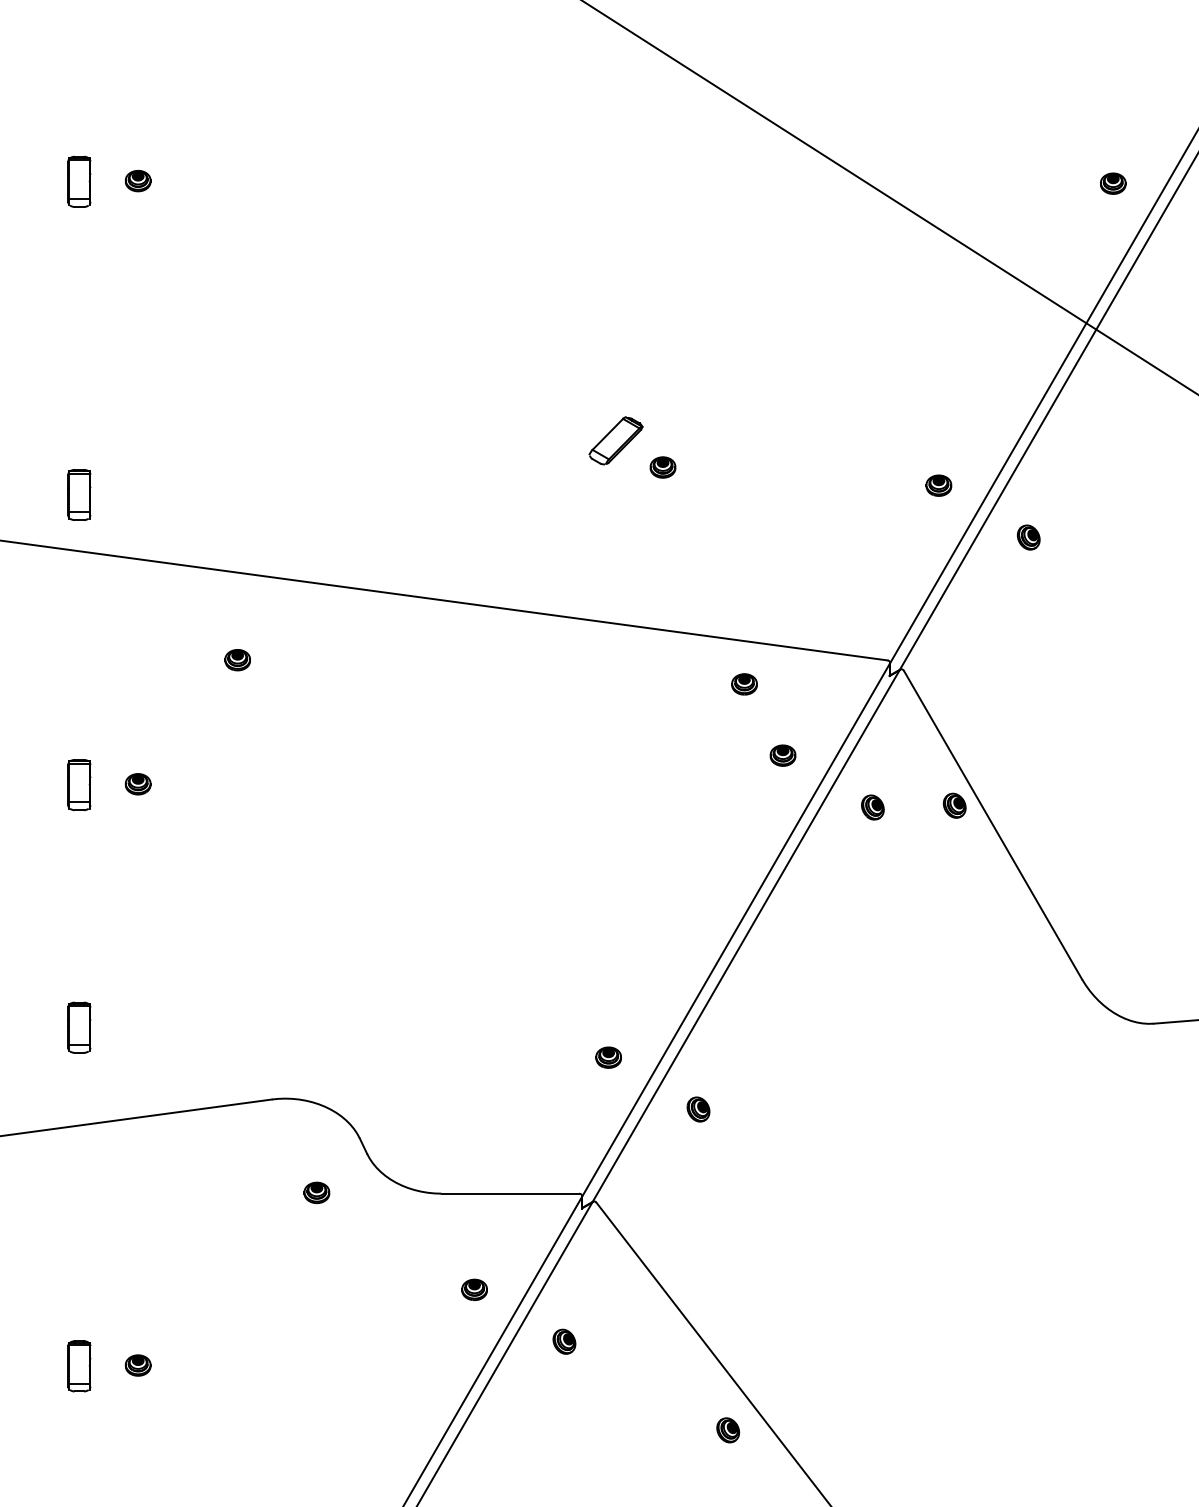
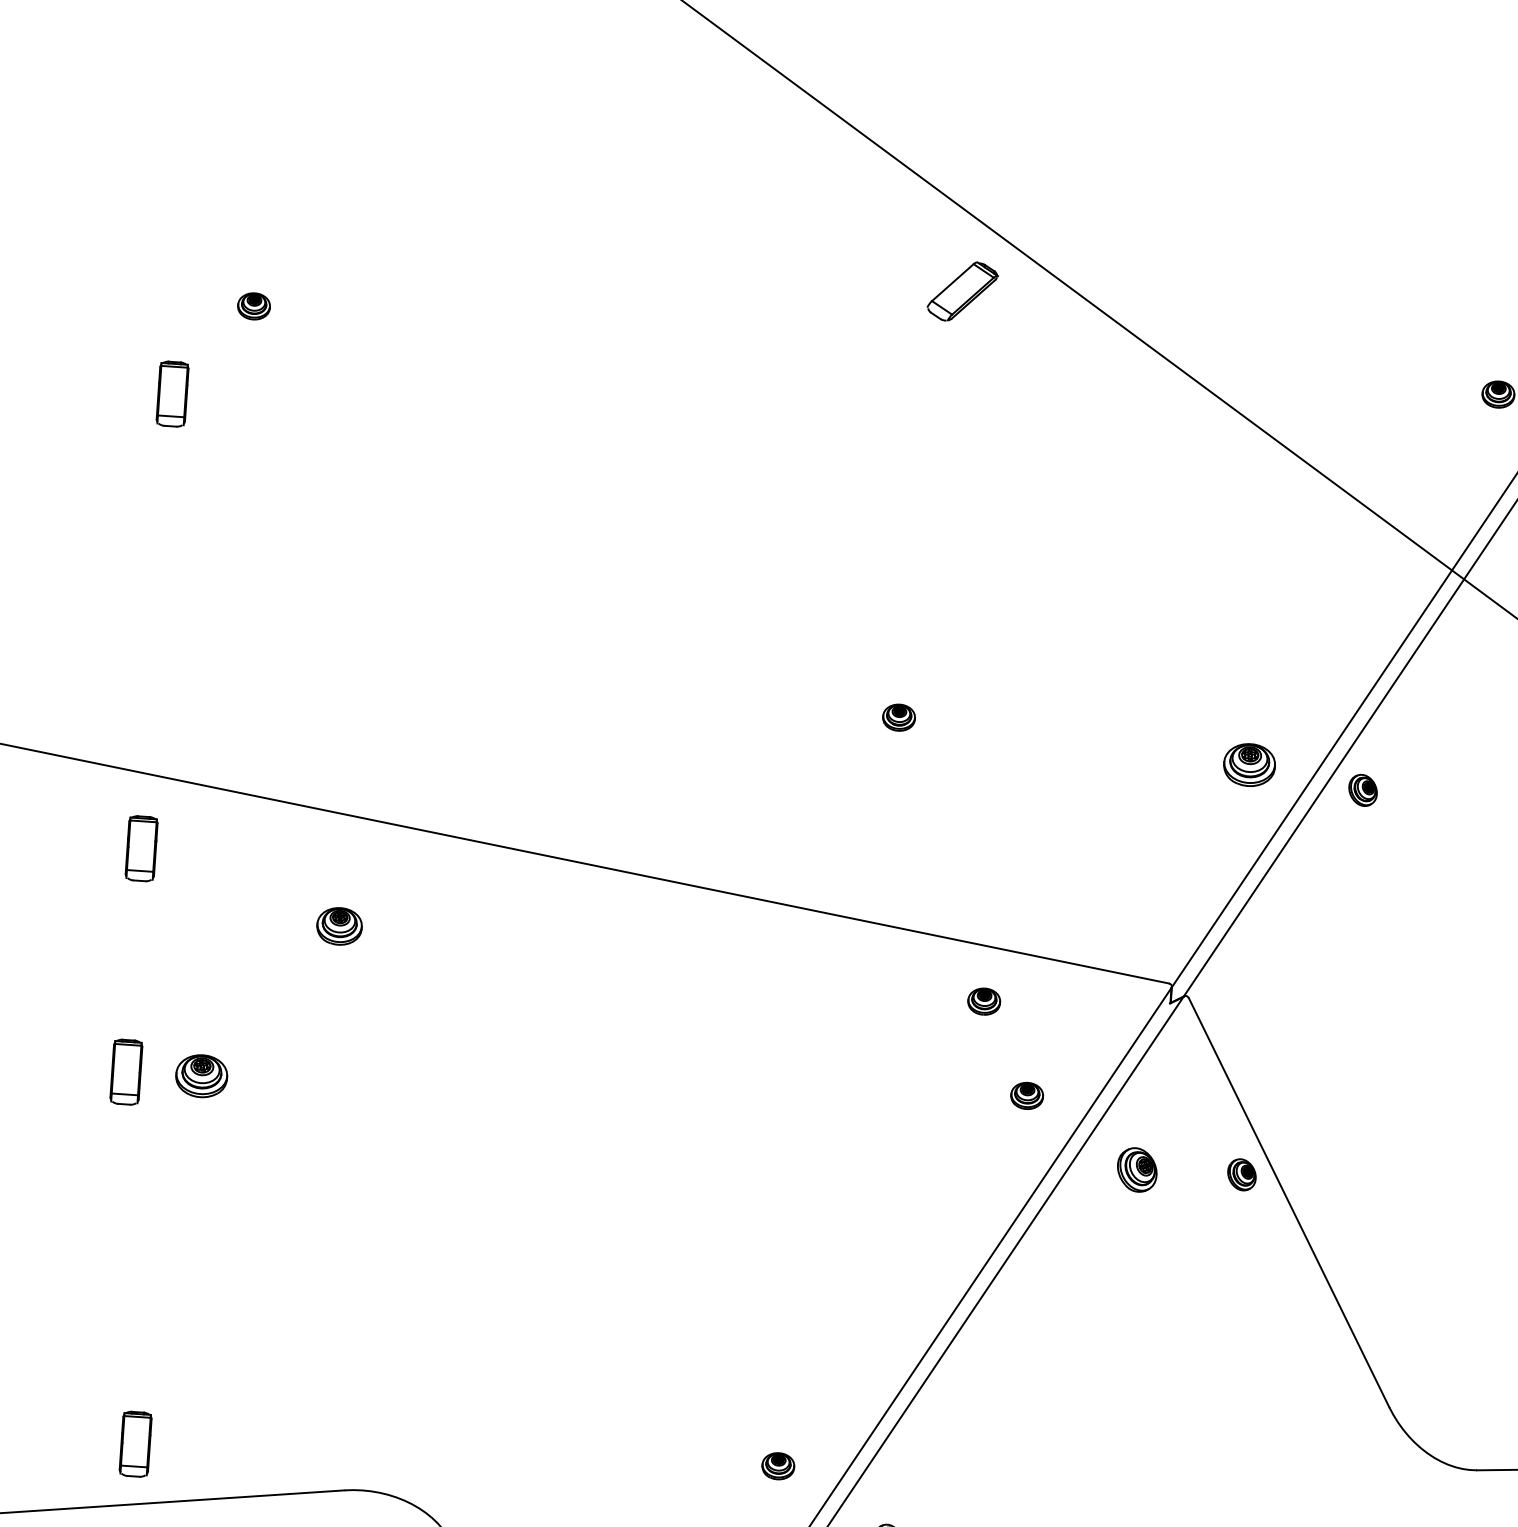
part: (79, 181) -> (172, 393), moved
part: (615, 440) -> (962, 291), moved
part: (938, 485) -> (1249, 764), size x1.6
part: (79, 494) -> (141, 848), moved
part: (1028, 537) -> (1362, 790), moved
part: (237, 660) -> (339, 926), size x1.4
part: (137, 784) -> (200, 1076), size x1.6
part: (872, 807) -> (1136, 1169), size x1.4
part: (79, 1027) -> (135, 1444), moved

